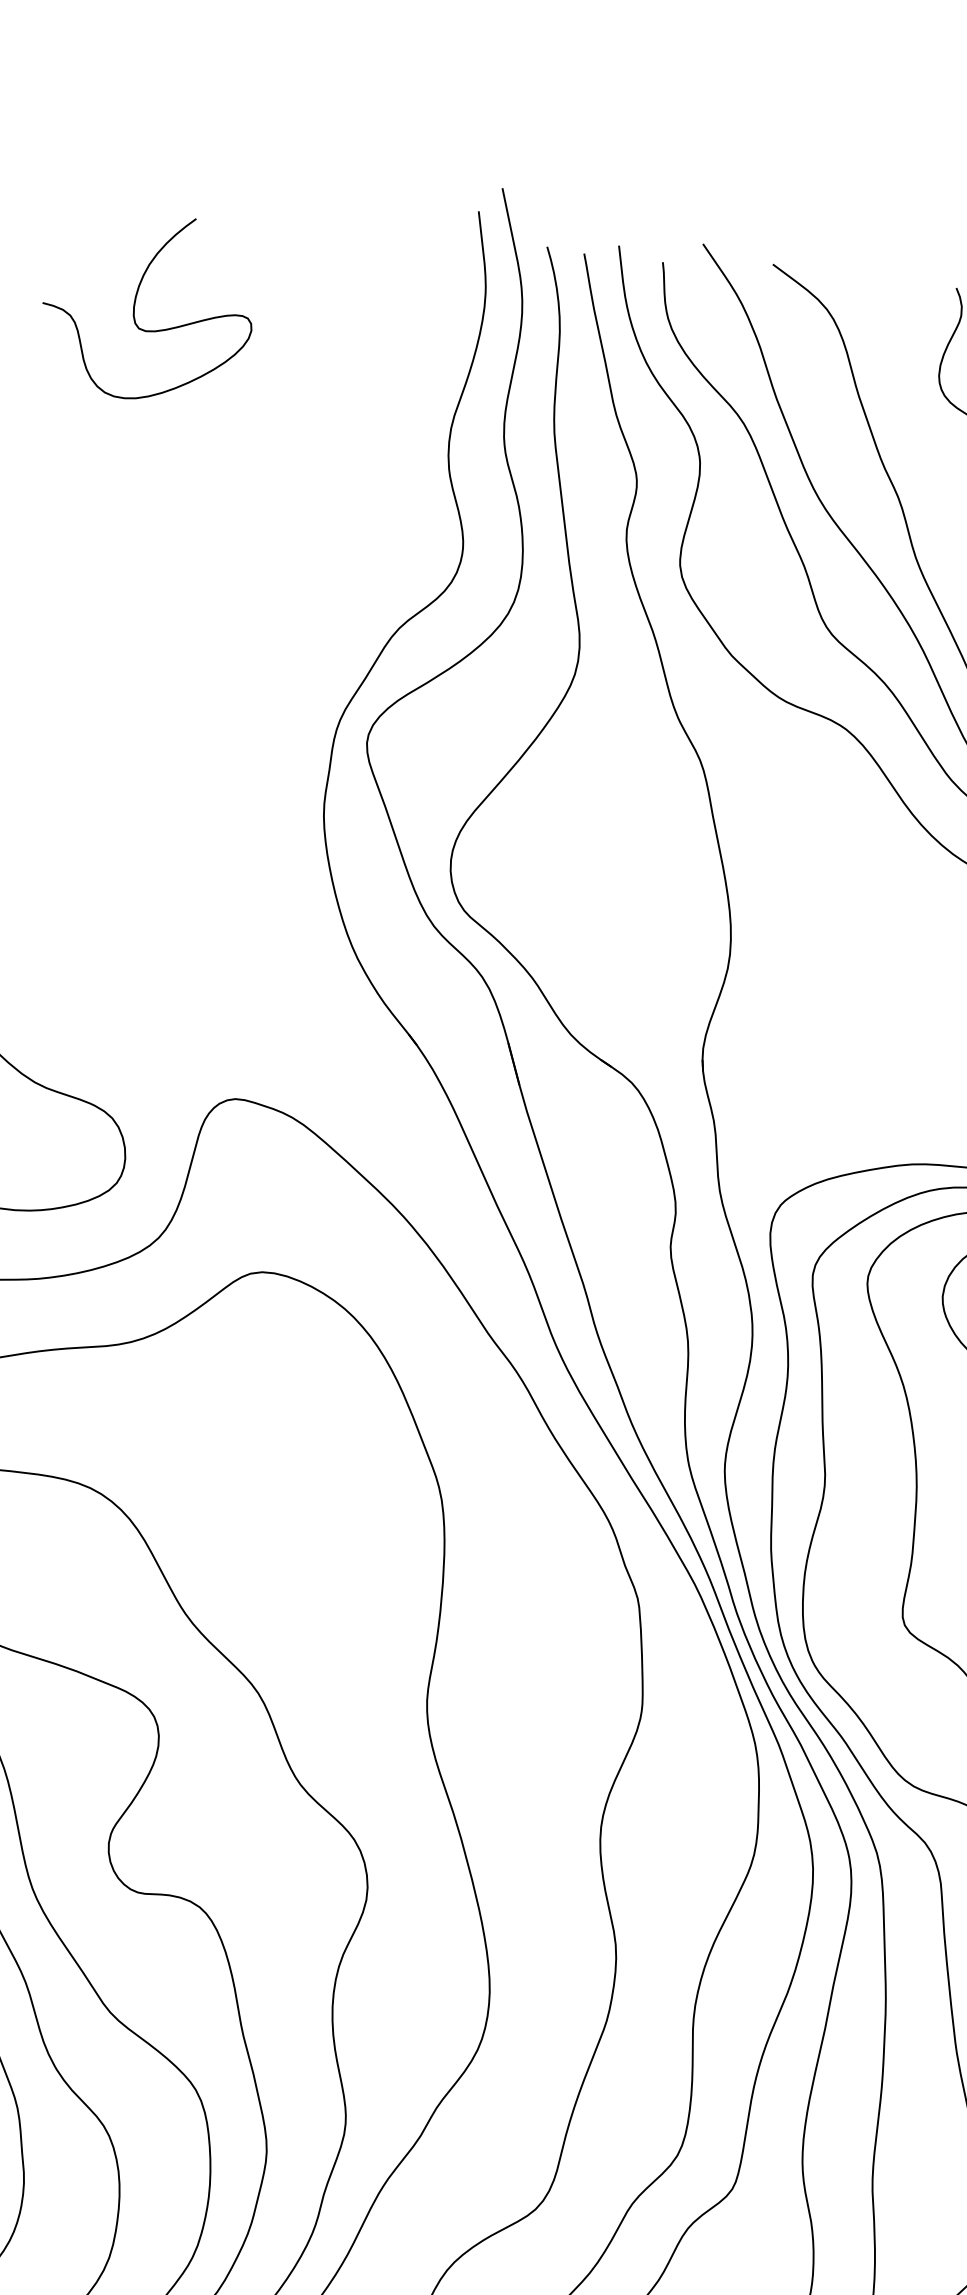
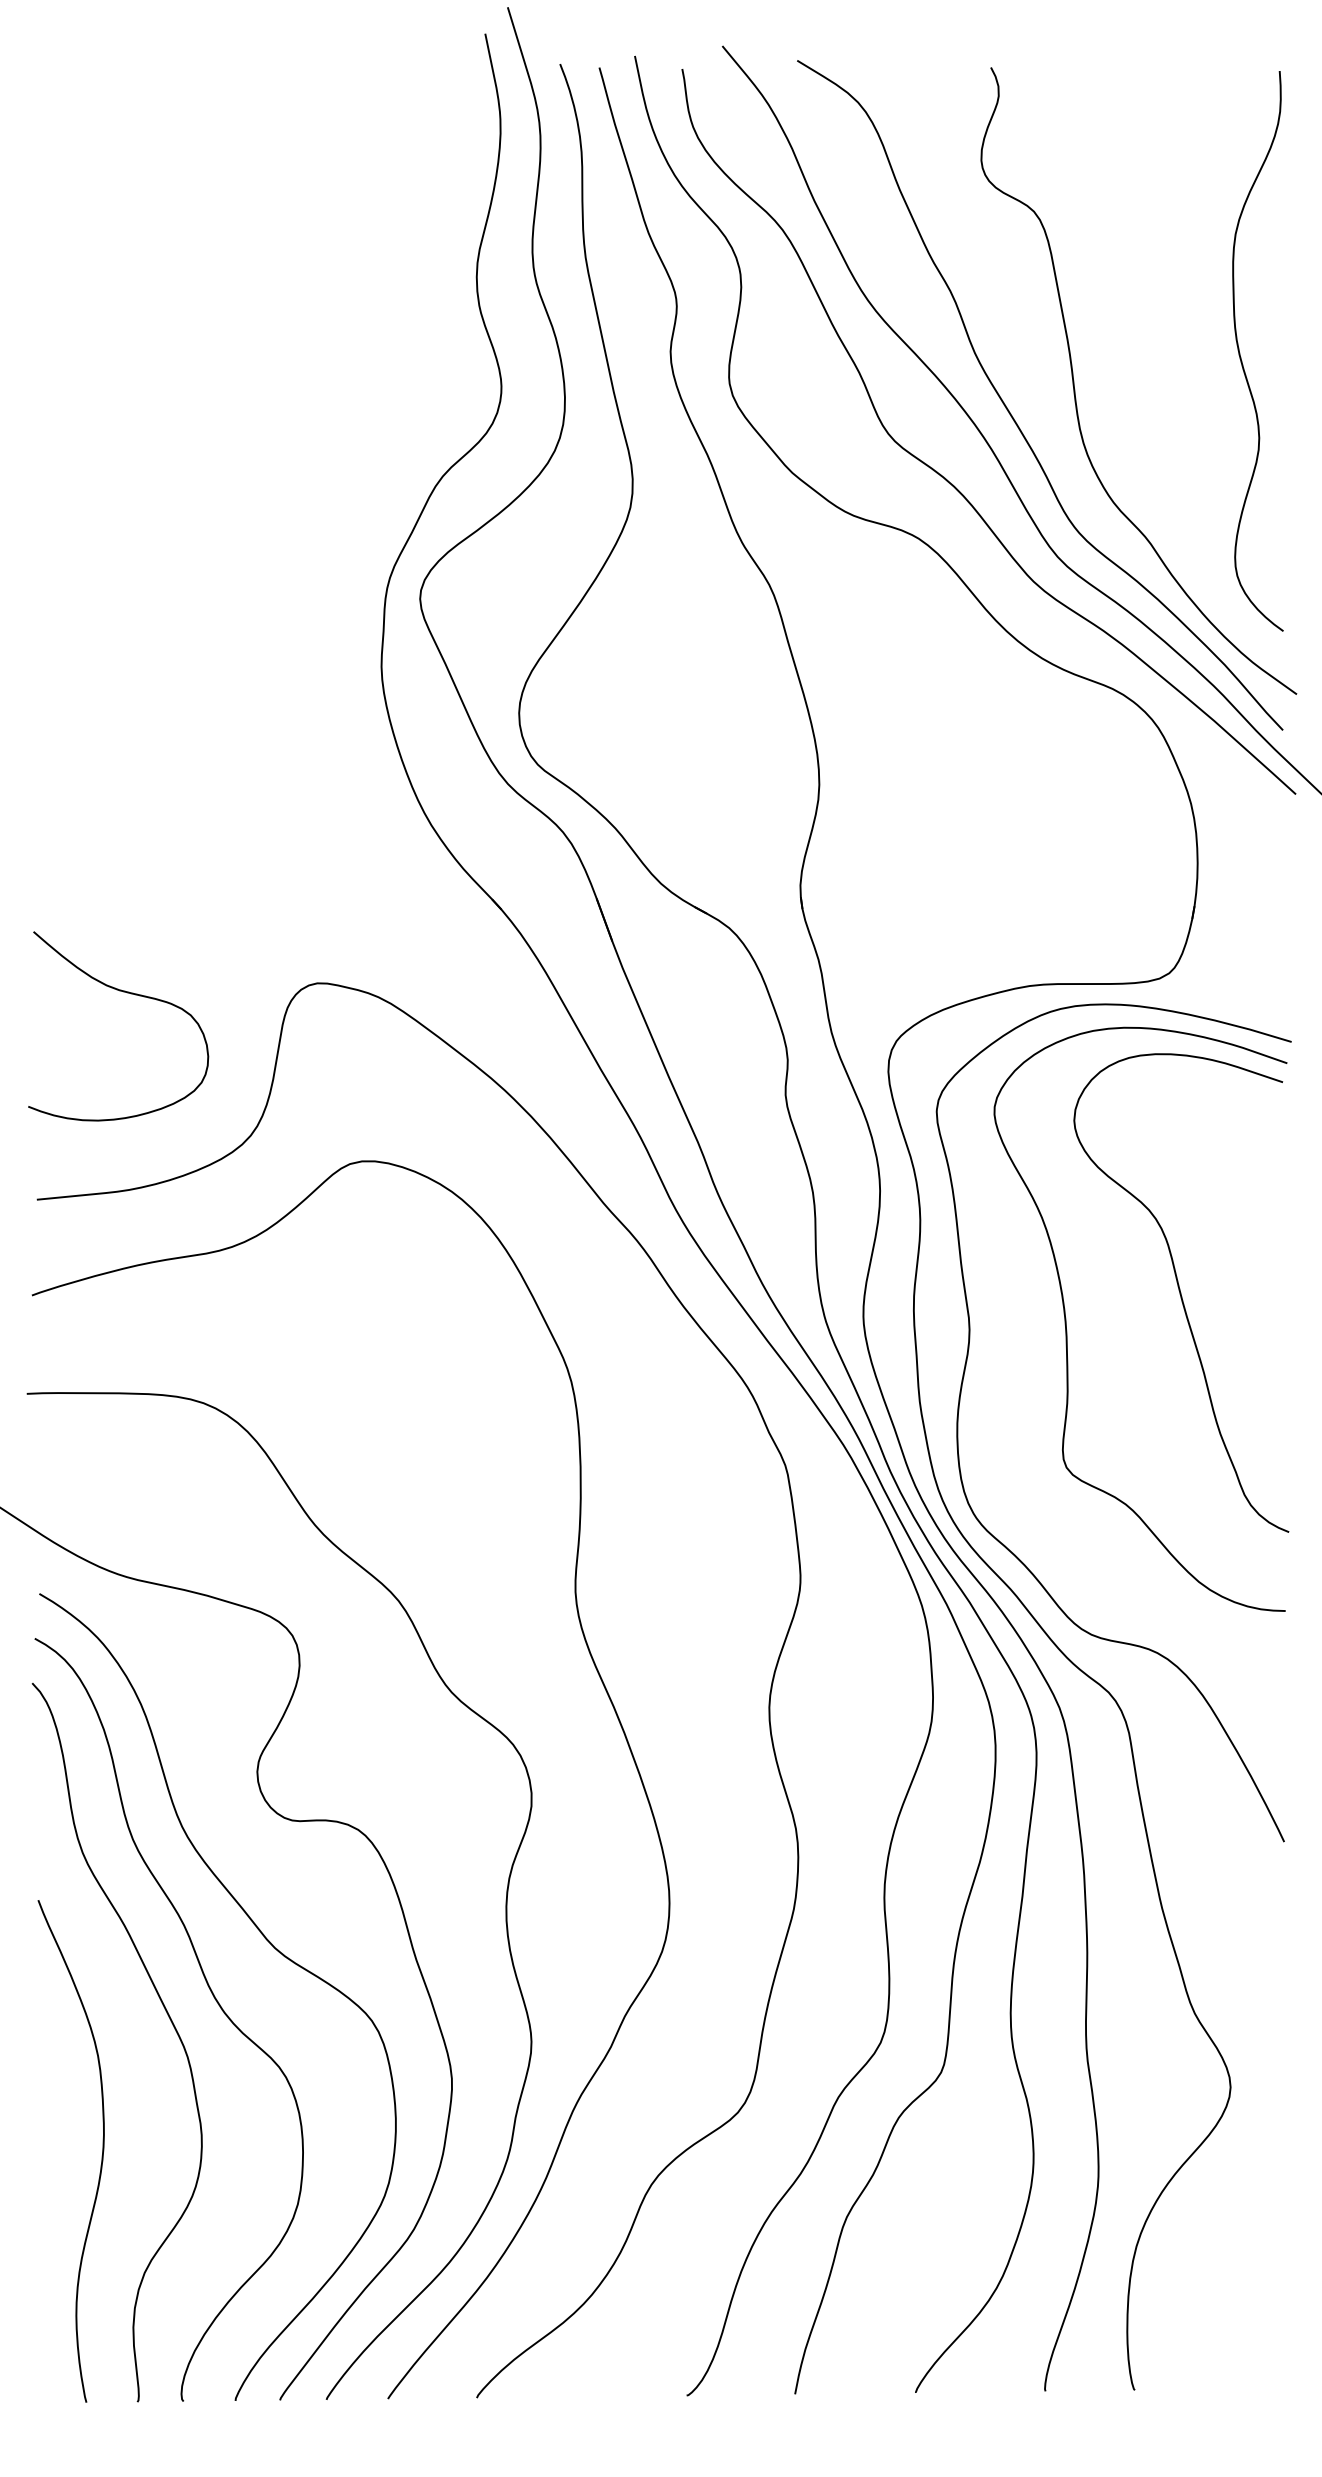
curve: (135, 303) -> (136, 163), removed

